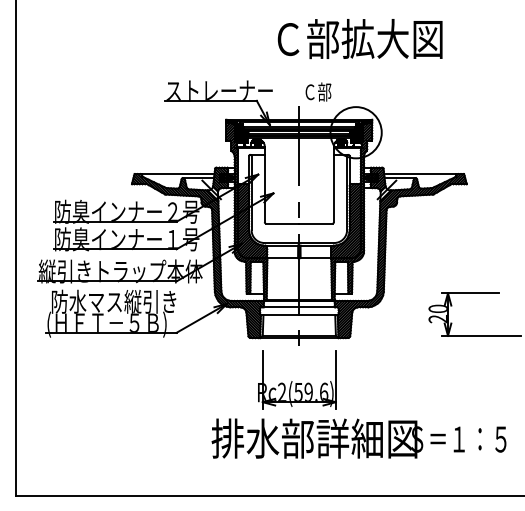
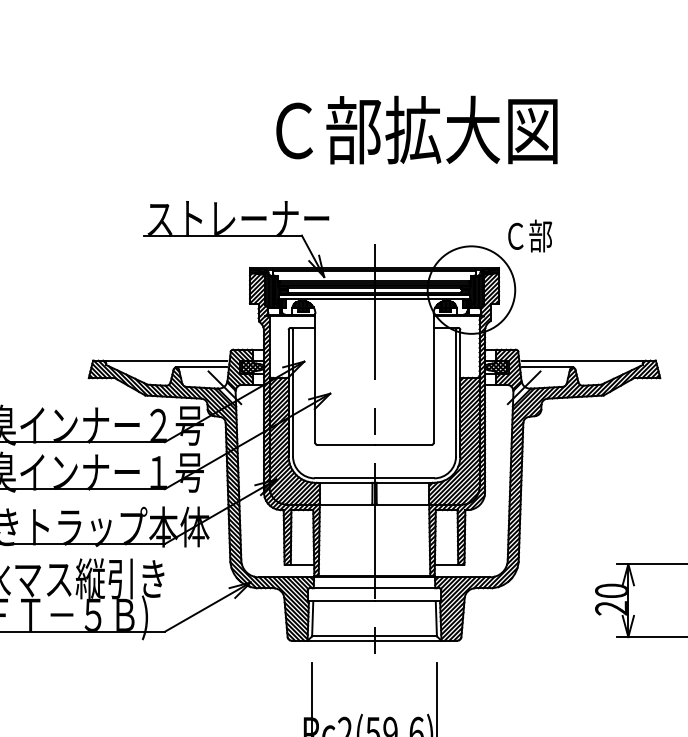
text: (359, 39) -> (415, 130), moved
text: (318, 91) -> (530, 235), moved

